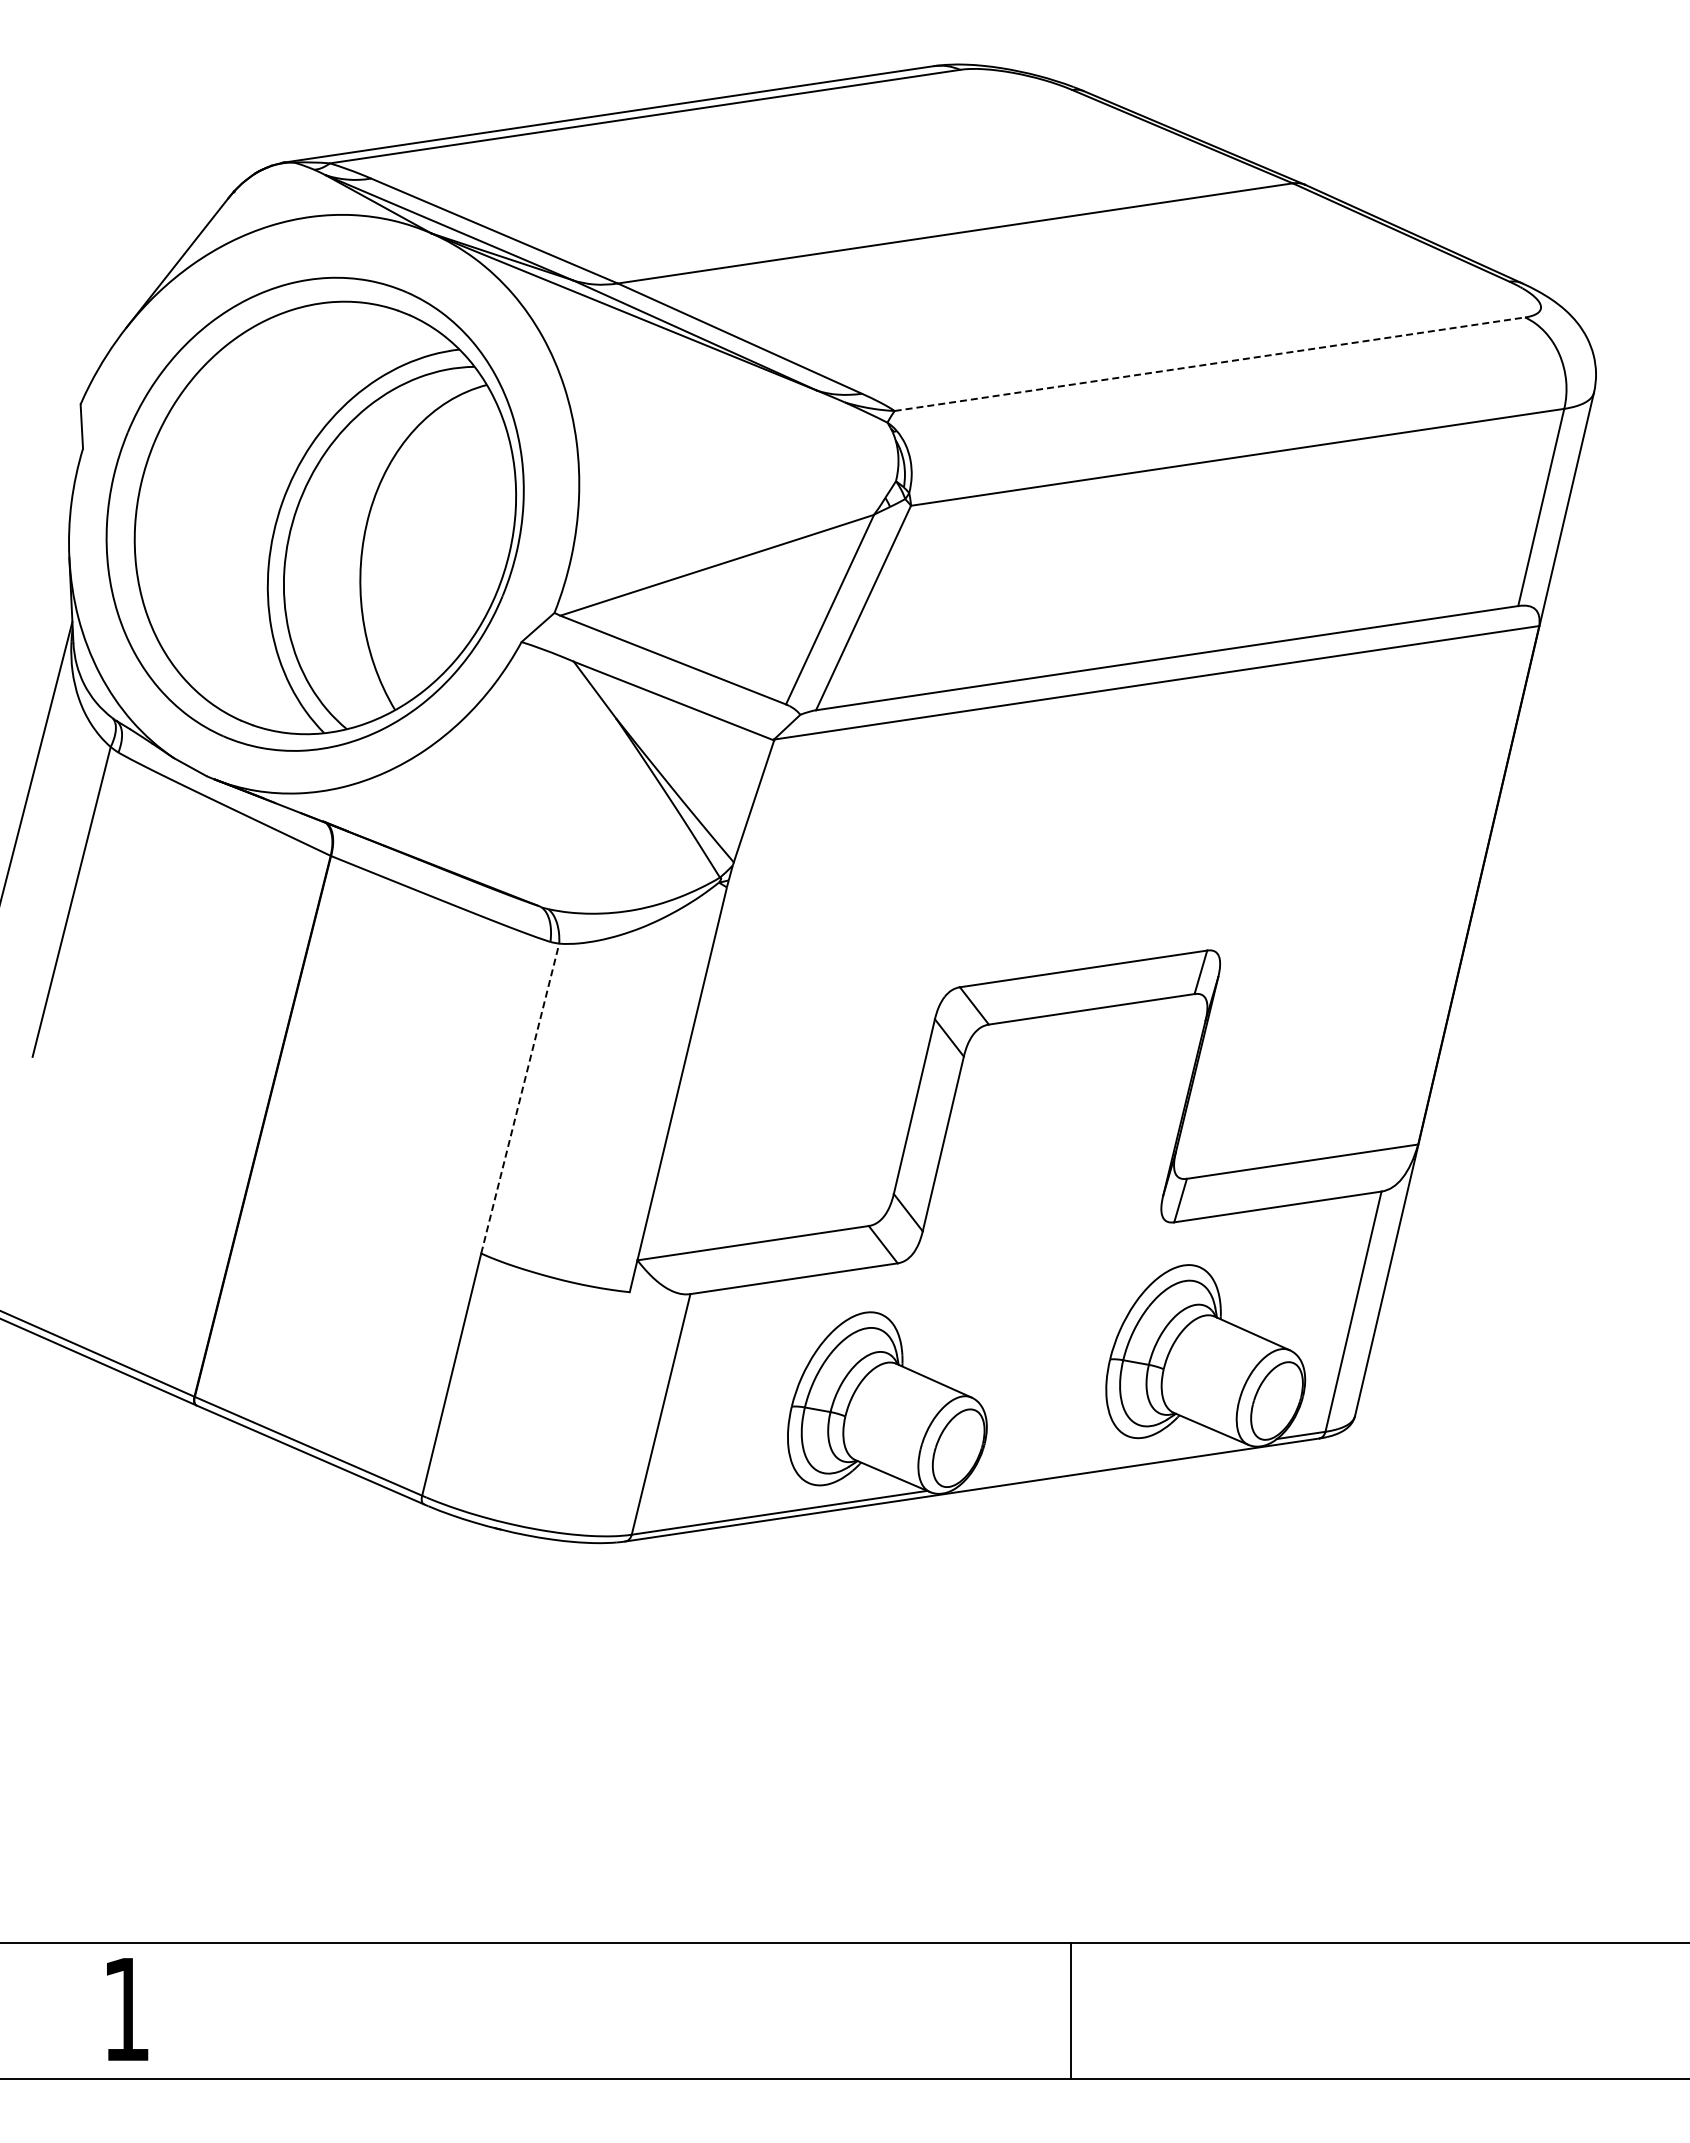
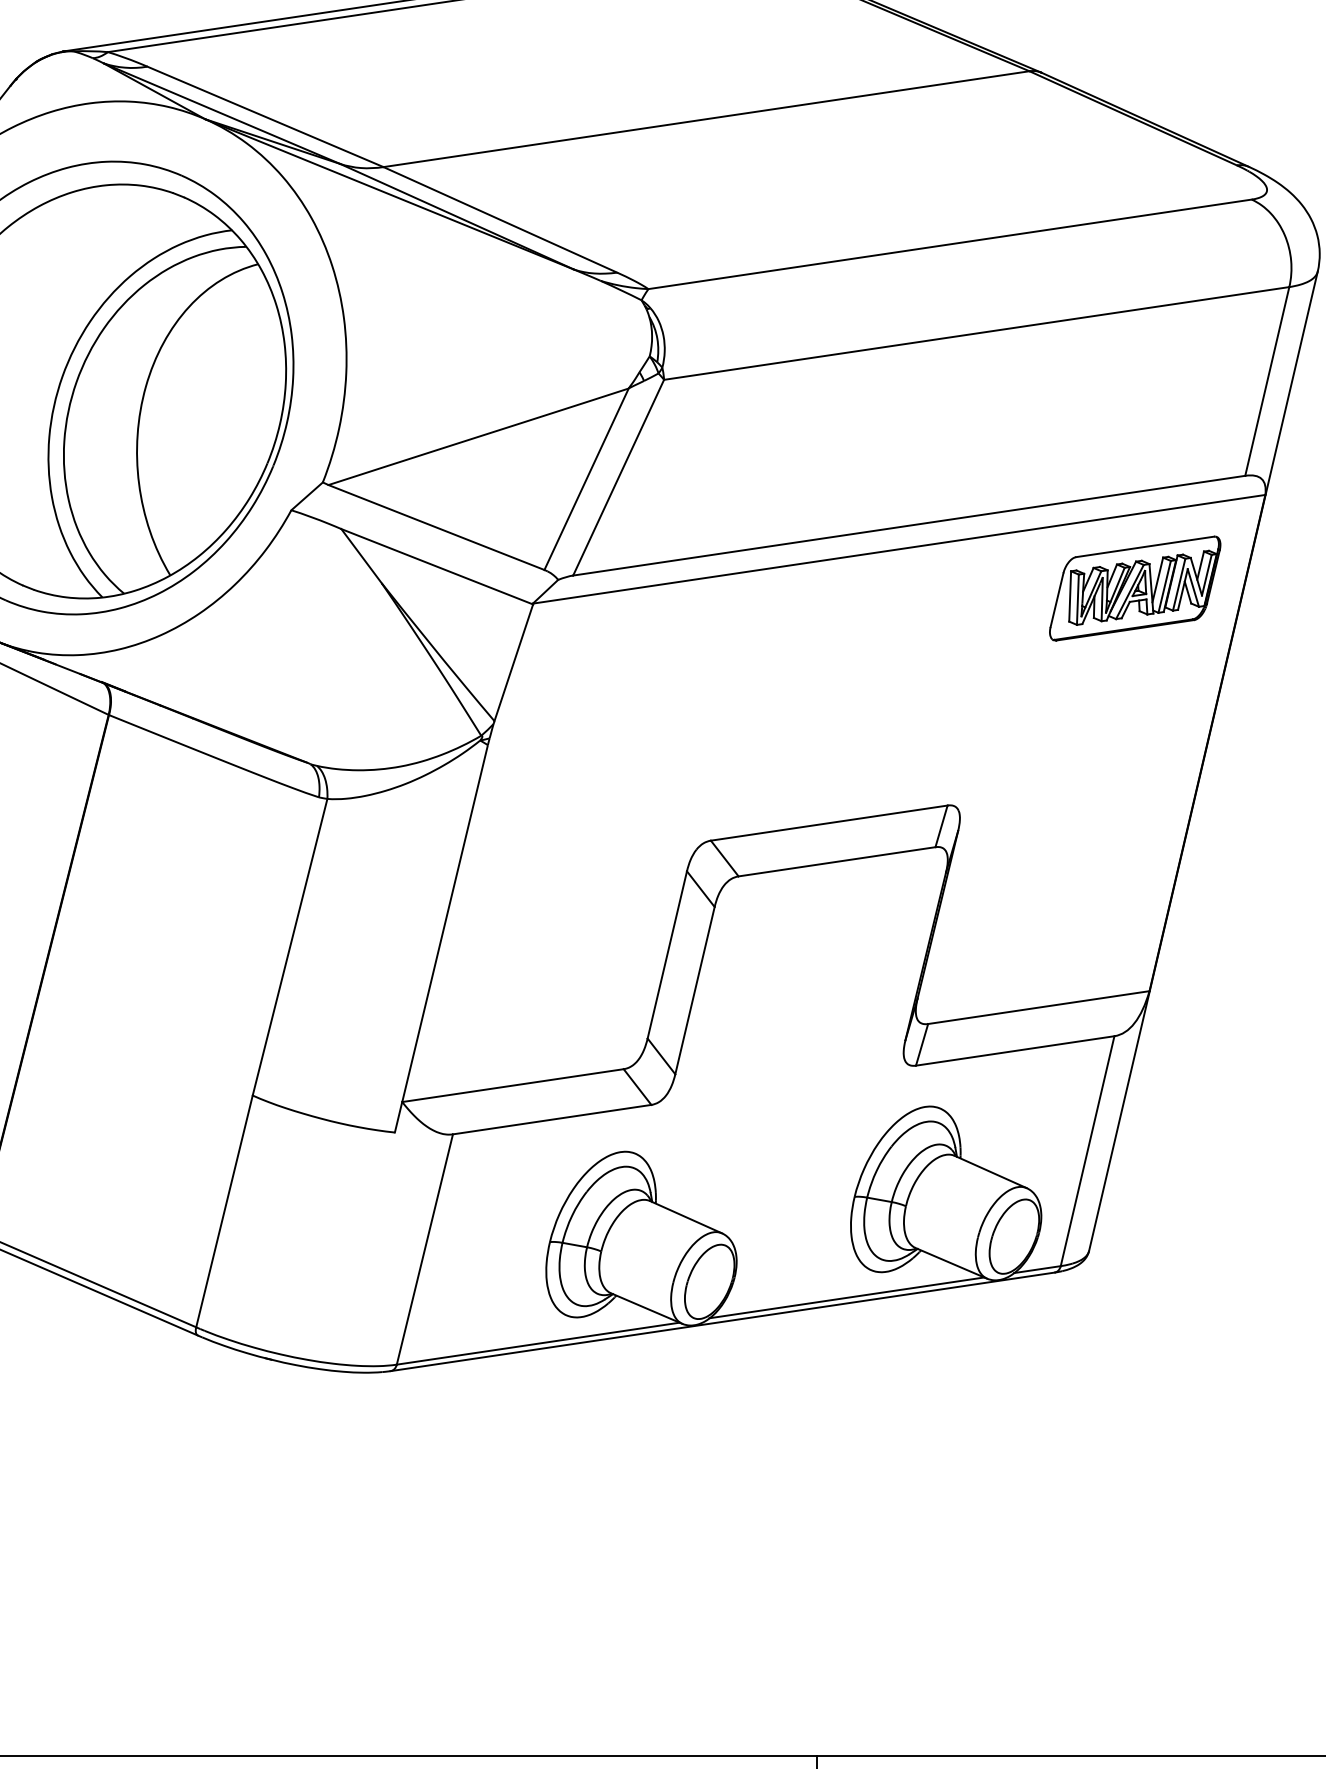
line: (1209, 364) -> (949, 244), dashed -> solid
part: (1403, 723) -> (1135, 588), added
line: (520, 1098) -> (290, 947), dashed -> solid
line: (1101, 1464) -> (846, 1297), added

